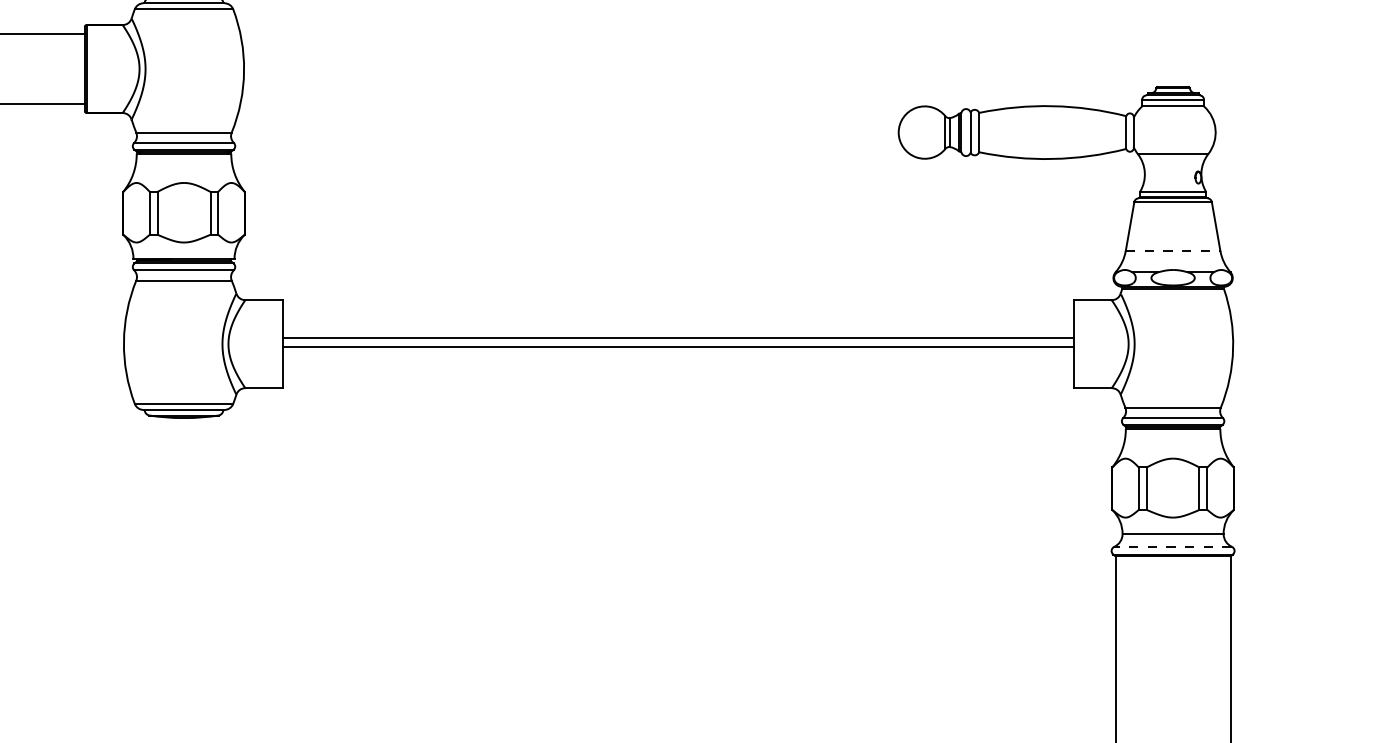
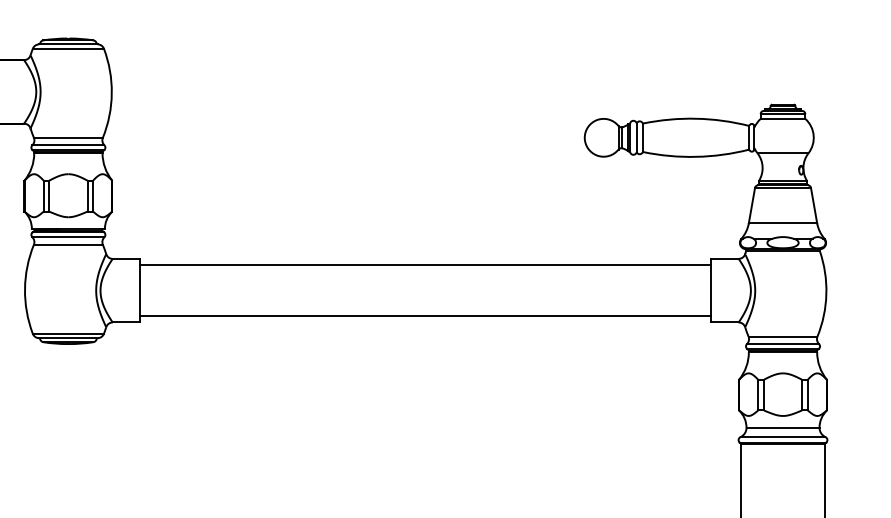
line: (1173, 250) -> (783, 222), dashed -> solid
line: (678, 338) -> (425, 265), moved
line: (678, 347) -> (425, 316), moved
line: (1173, 546) -> (783, 436), dashed -> solid

